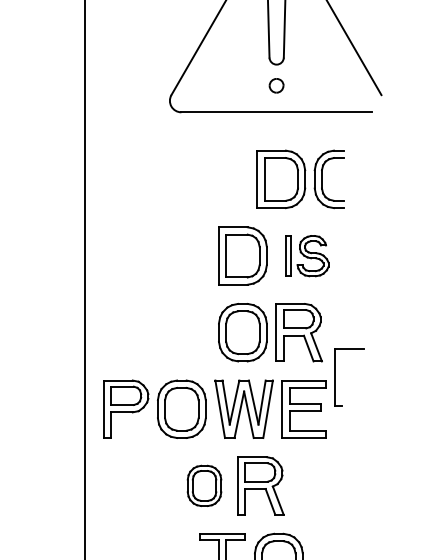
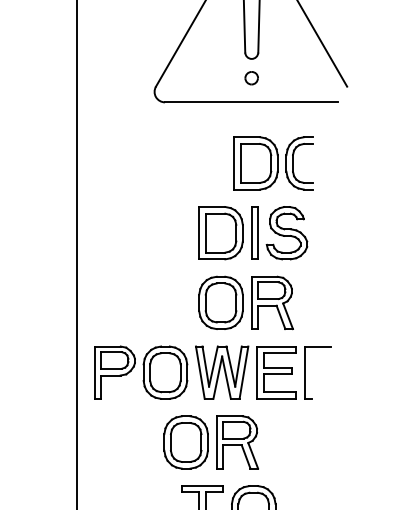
part: (307, 256) -> (279, 233), size x1.43
part: (335, 377) -> (305, 372), moved
part: (203, 485) -> (185, 442), size x1.43

